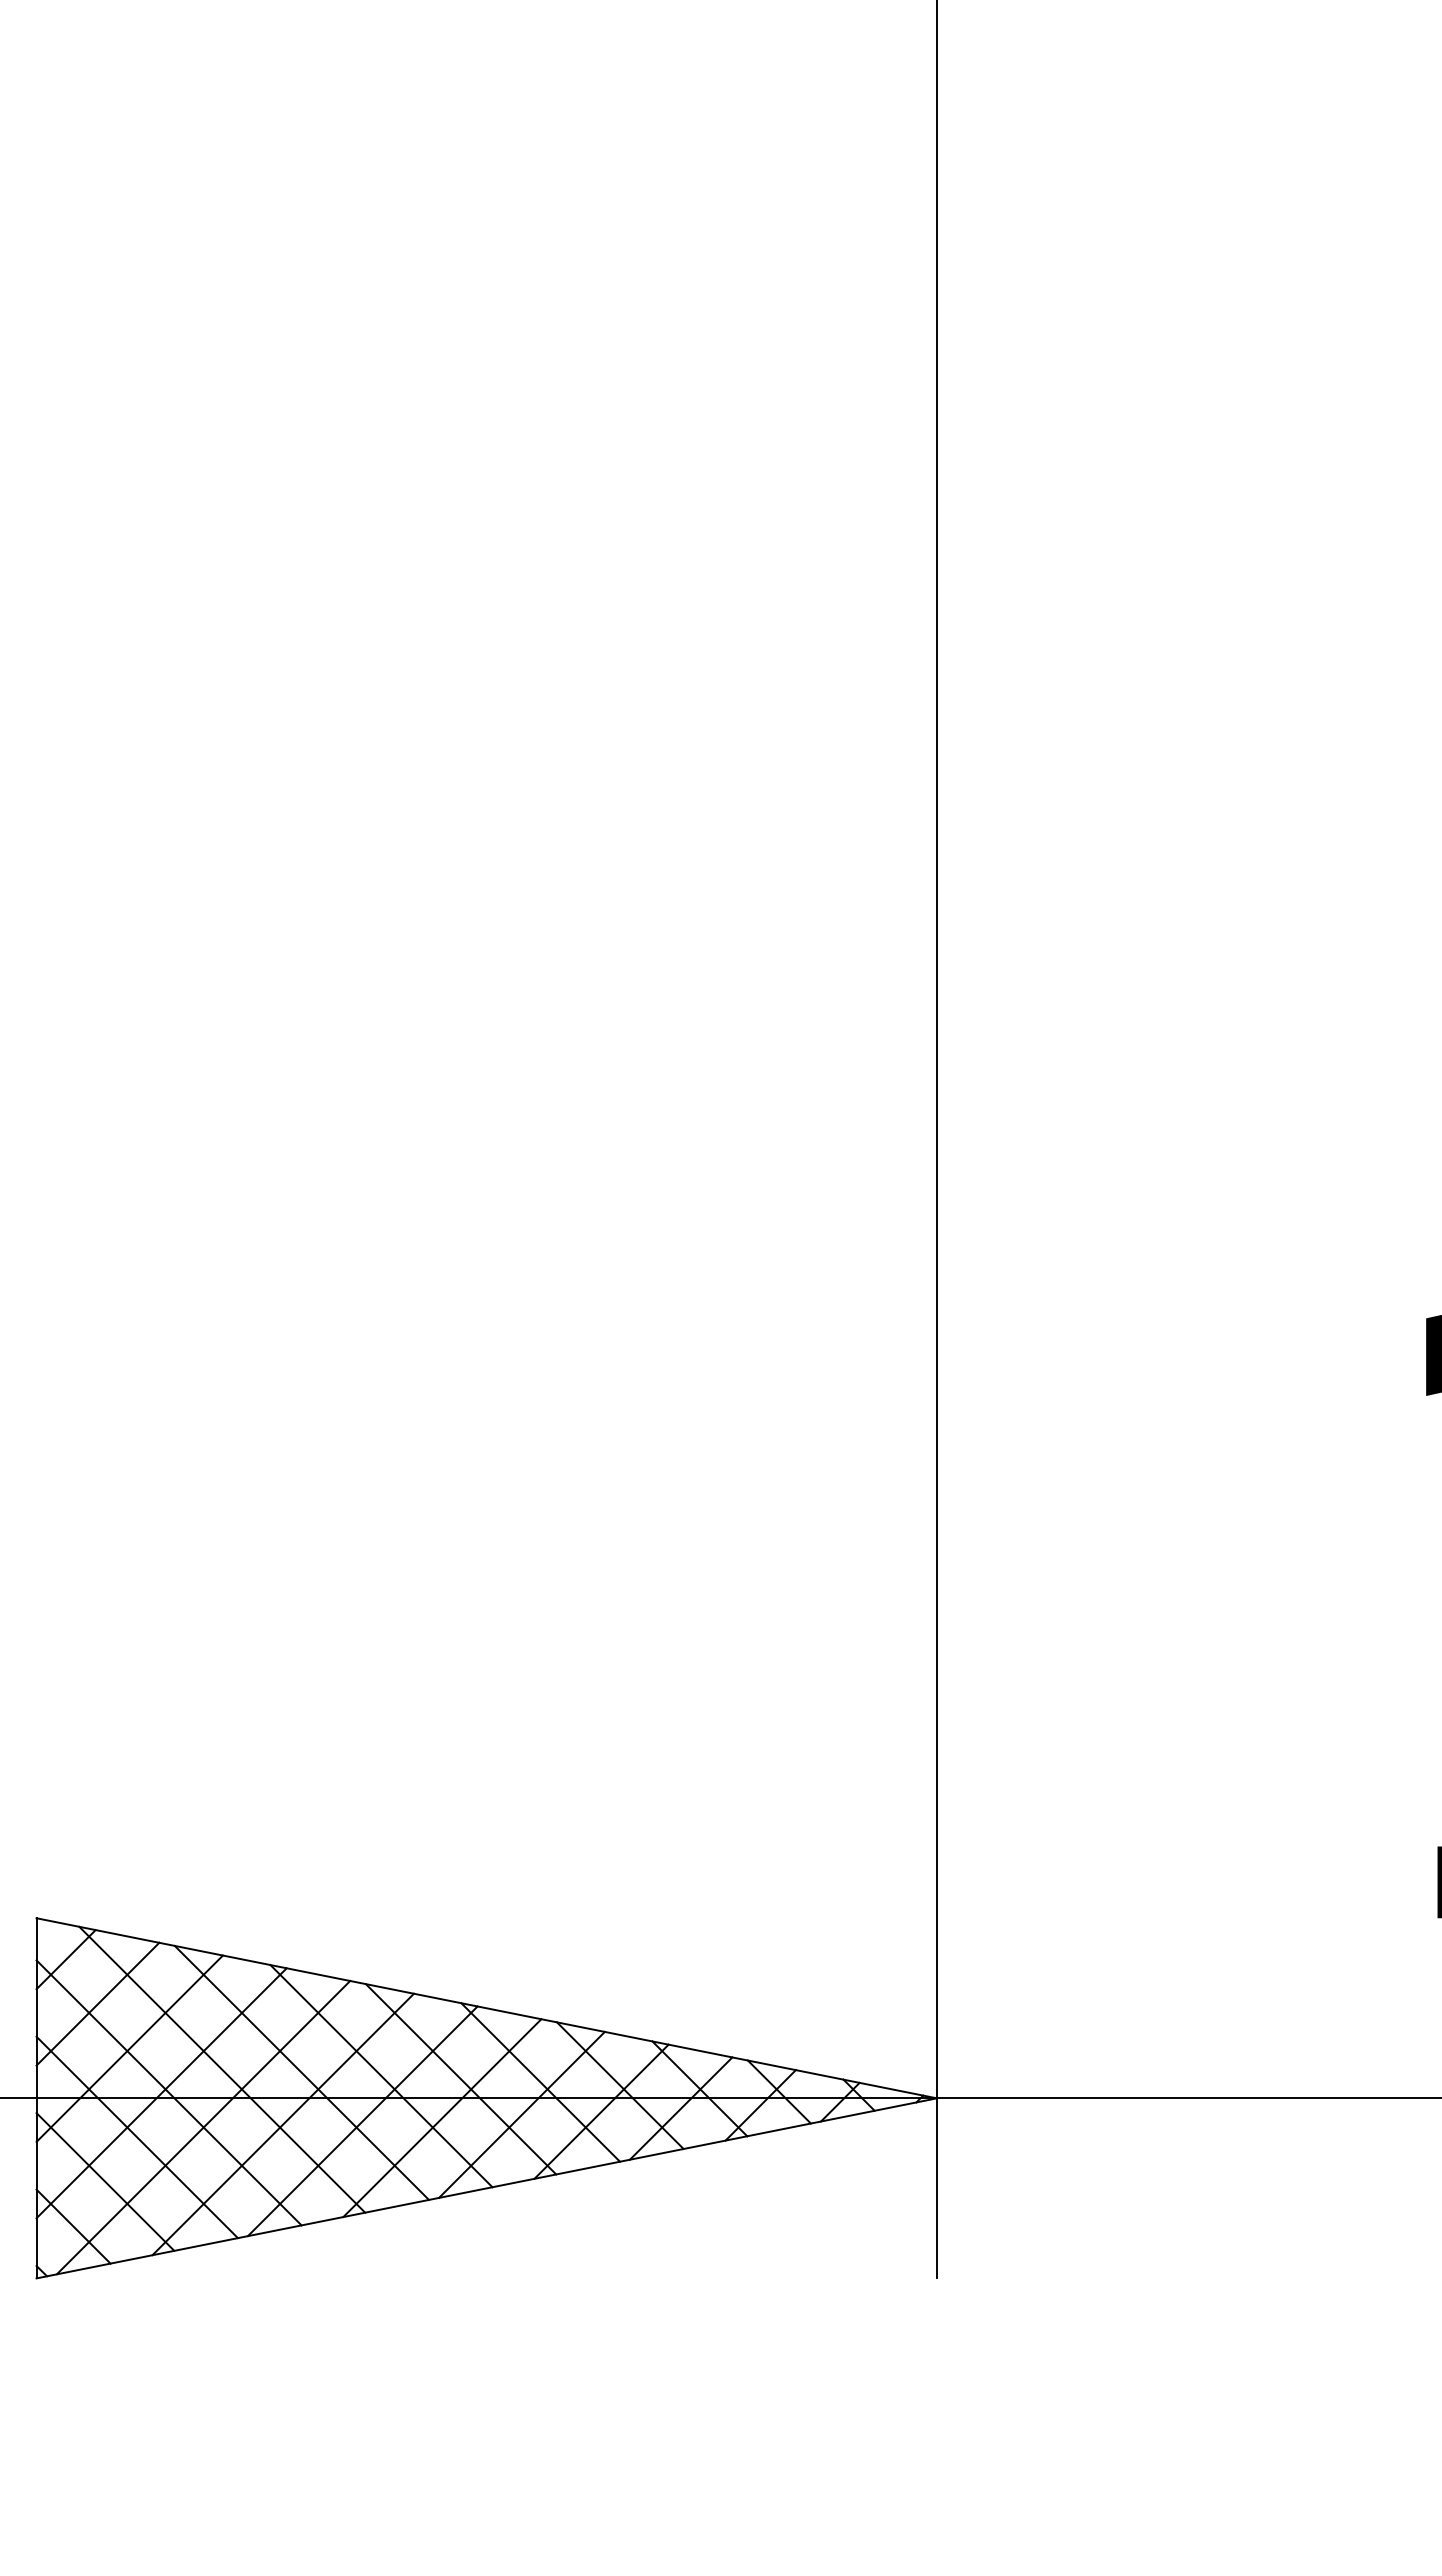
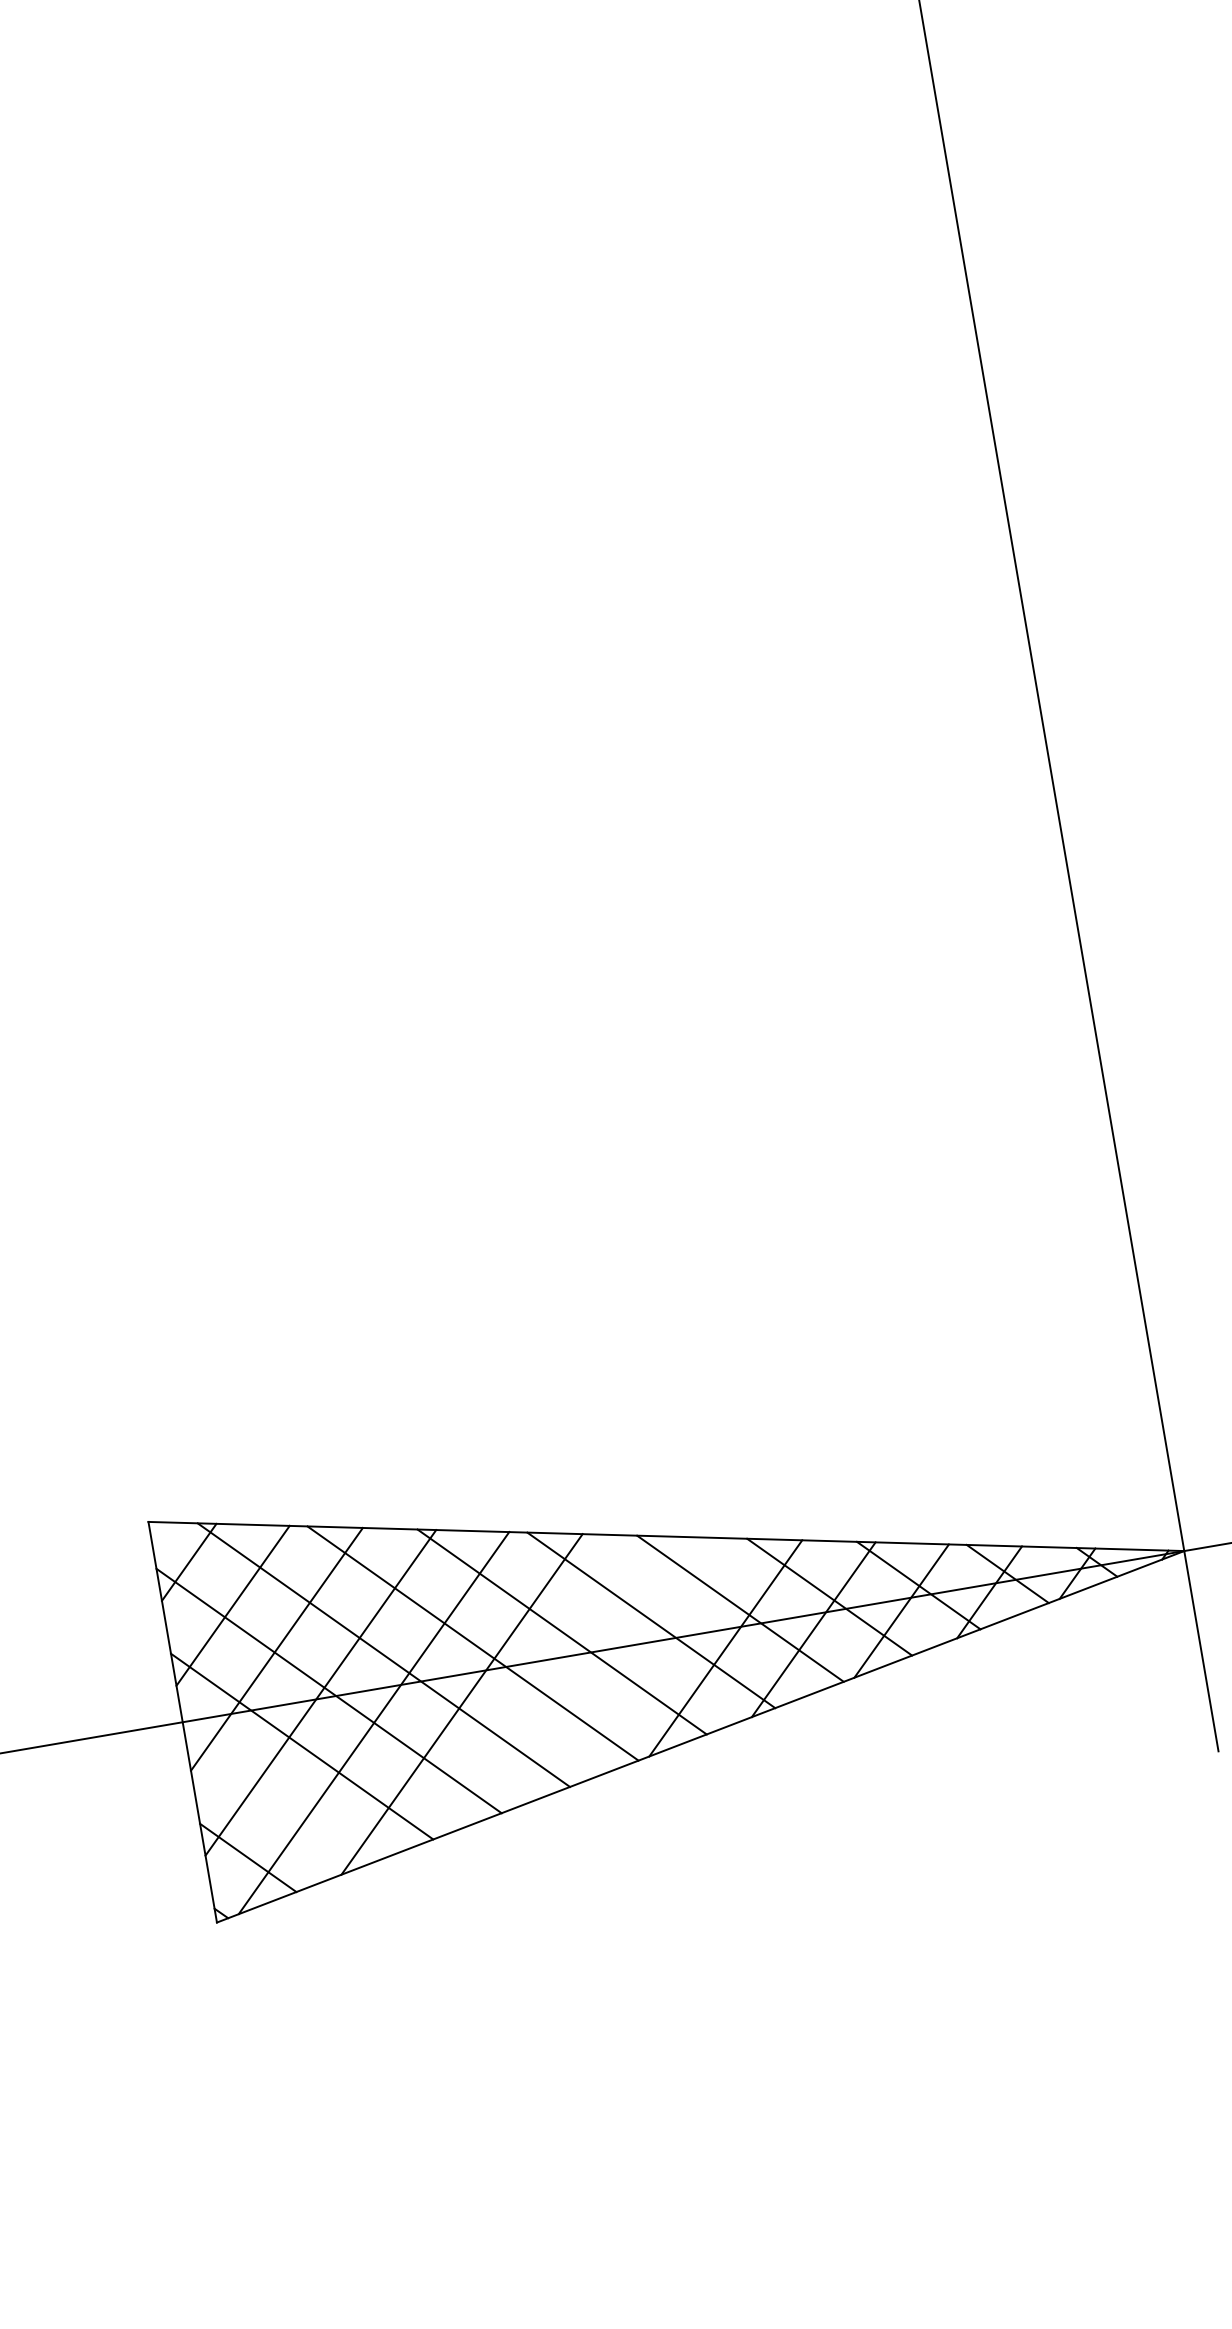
line: (442, 2118) -> (638, 1667), removed
line: (362, 2121) -> (549, 1686), removed
line: (105, 2181) -> (275, 1801), removed

